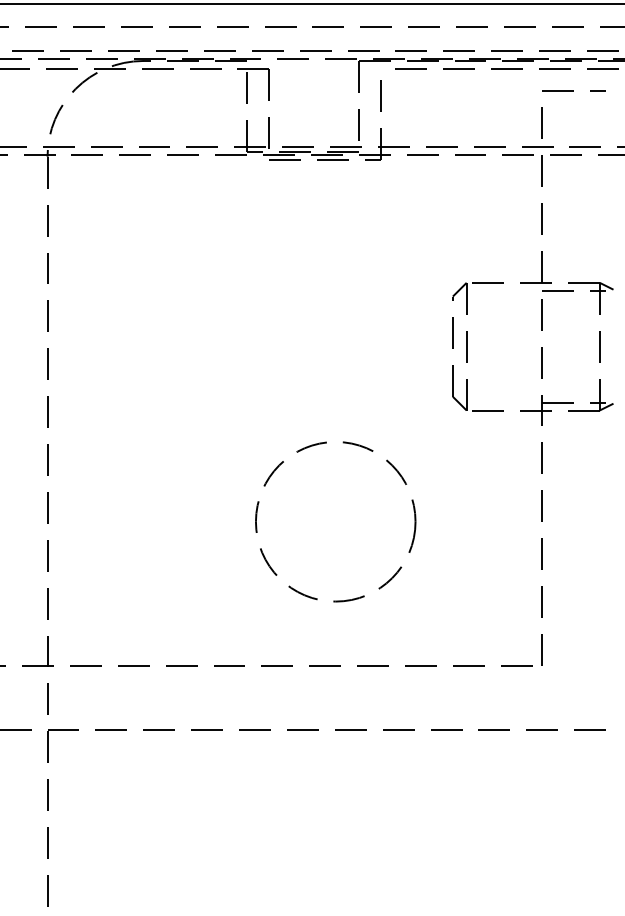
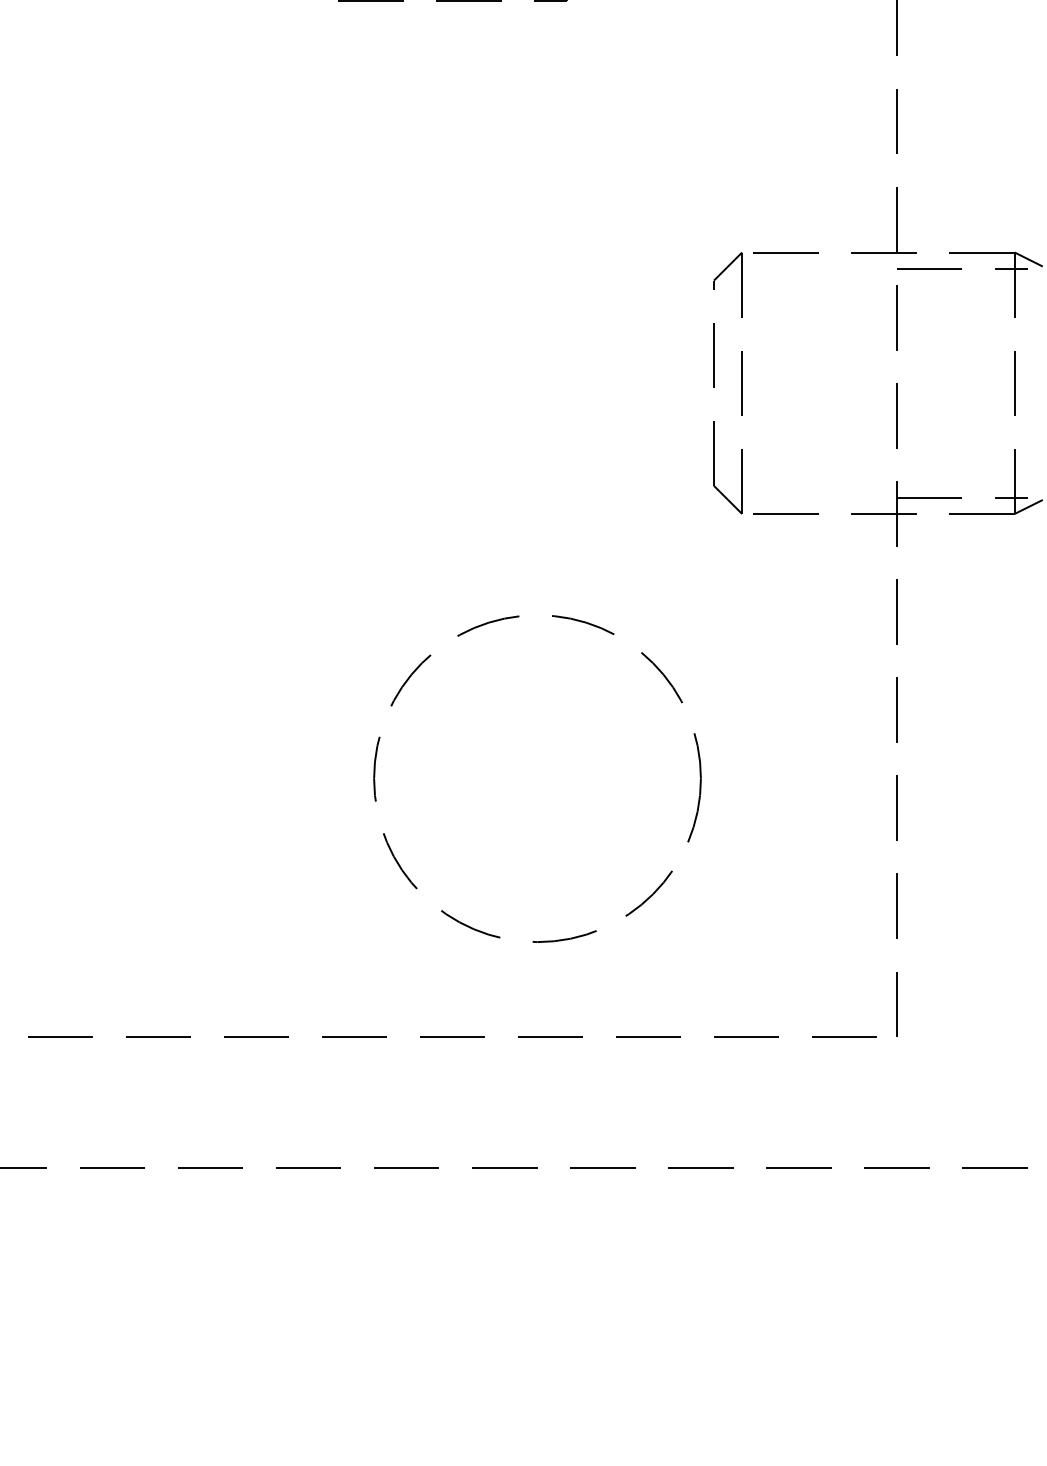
circle: (335, 521) -> (537, 778), moved

